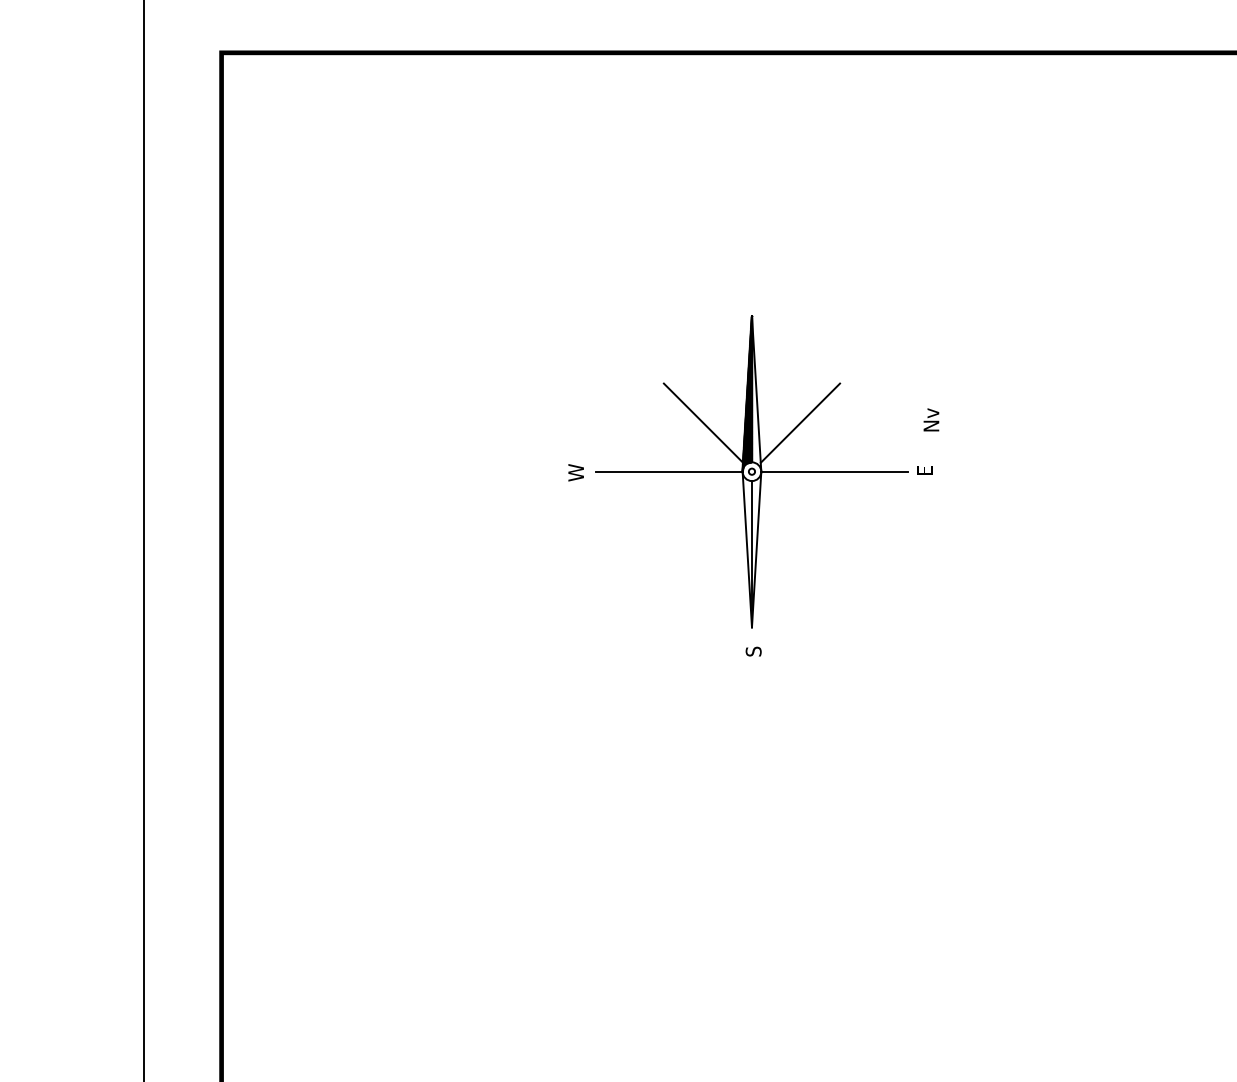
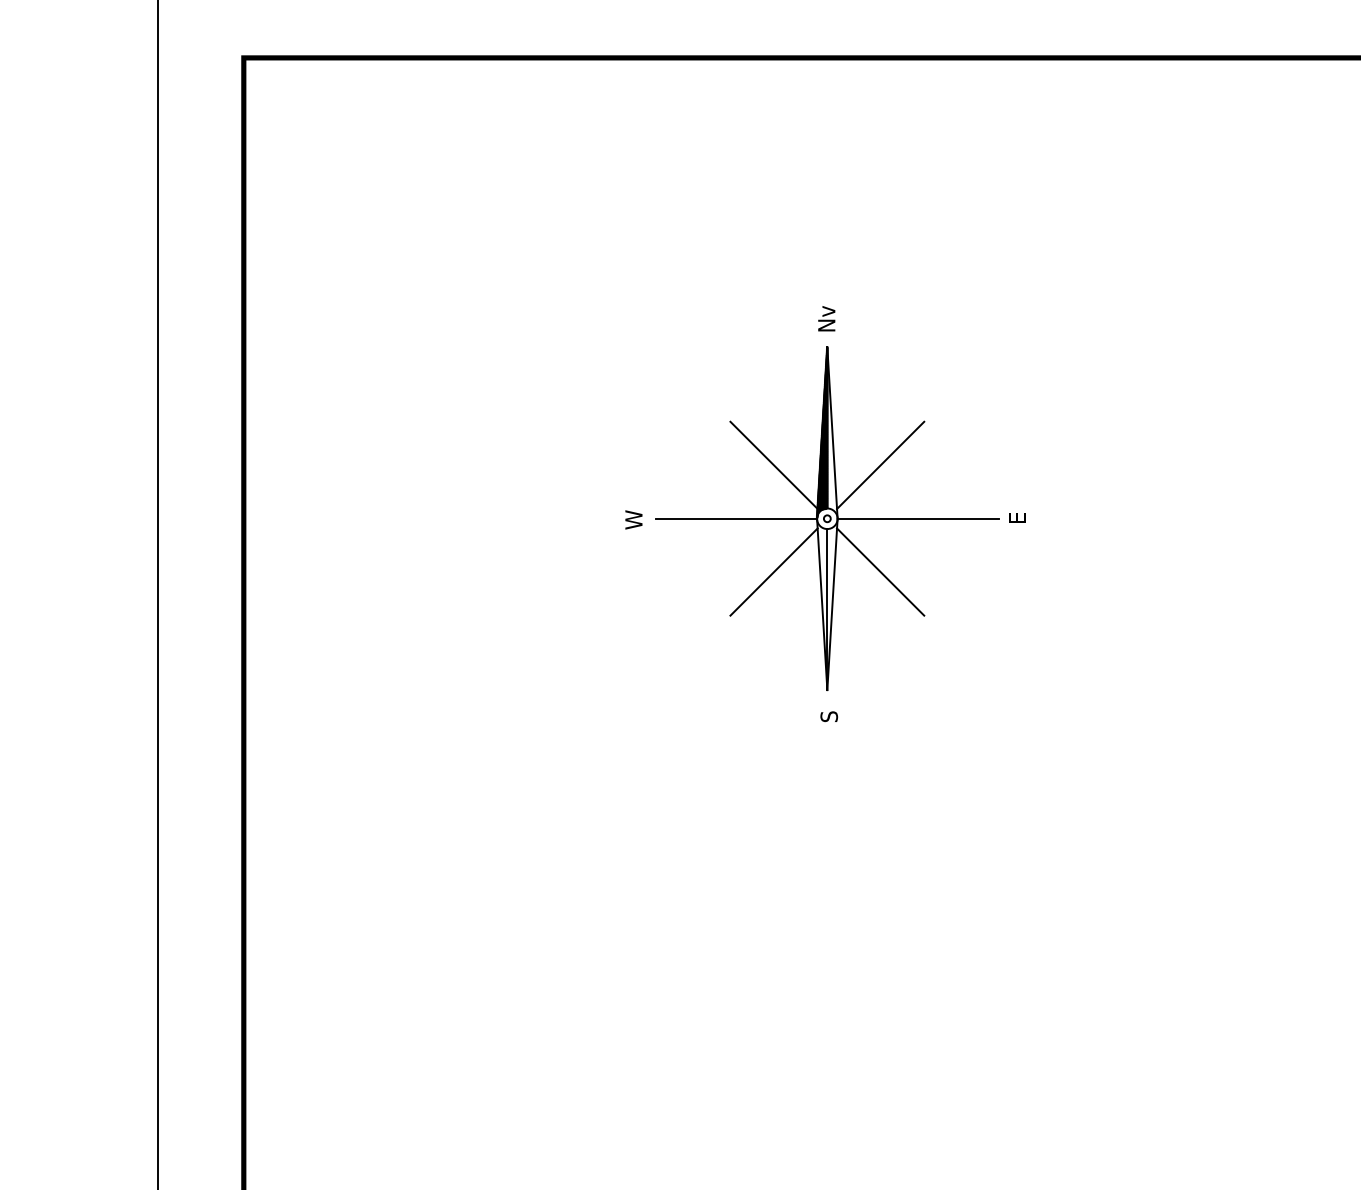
text: (931, 419) -> (826, 318), moved
line: (703, 519) -> (774, 571), added
line: (800, 519) -> (880, 571), added

